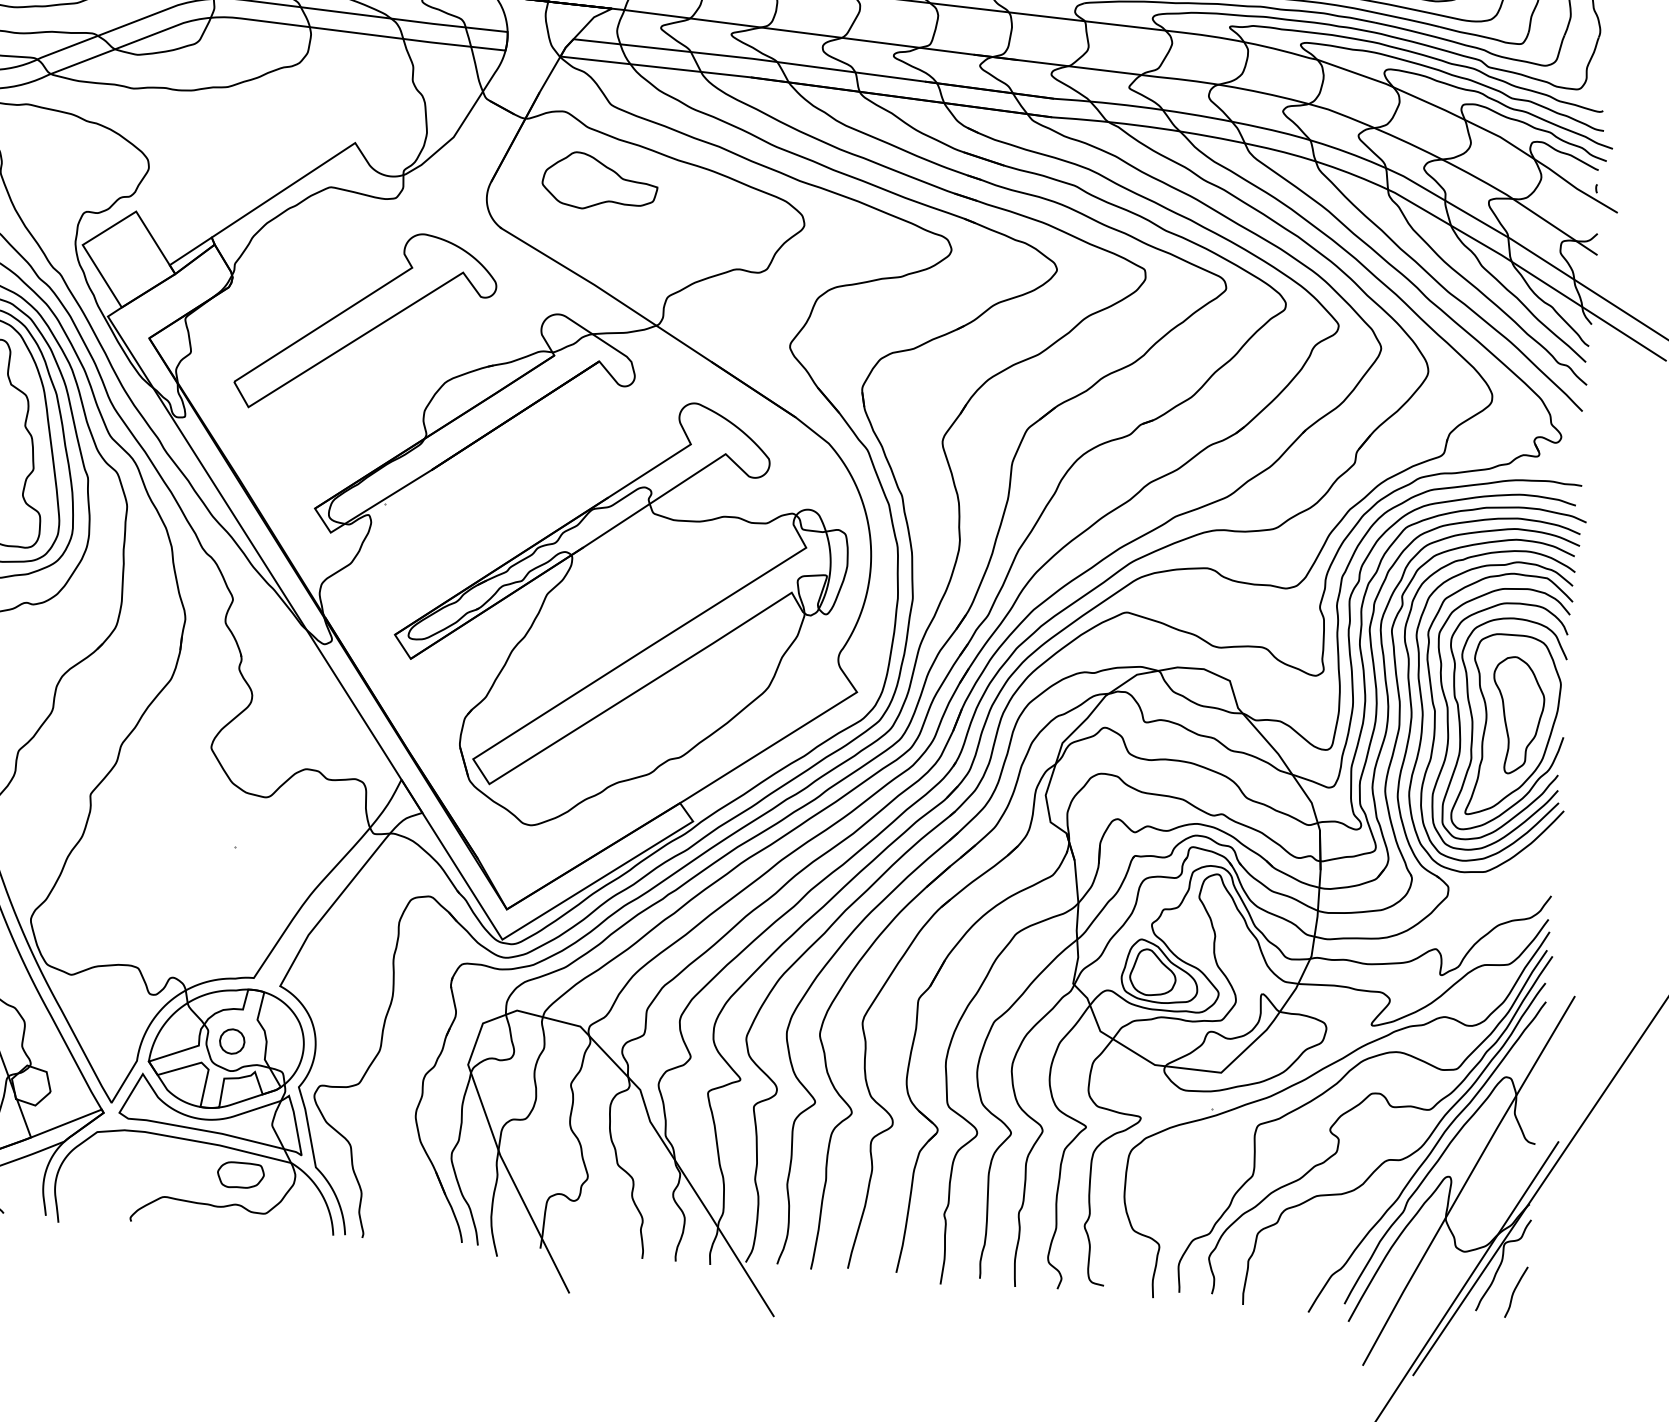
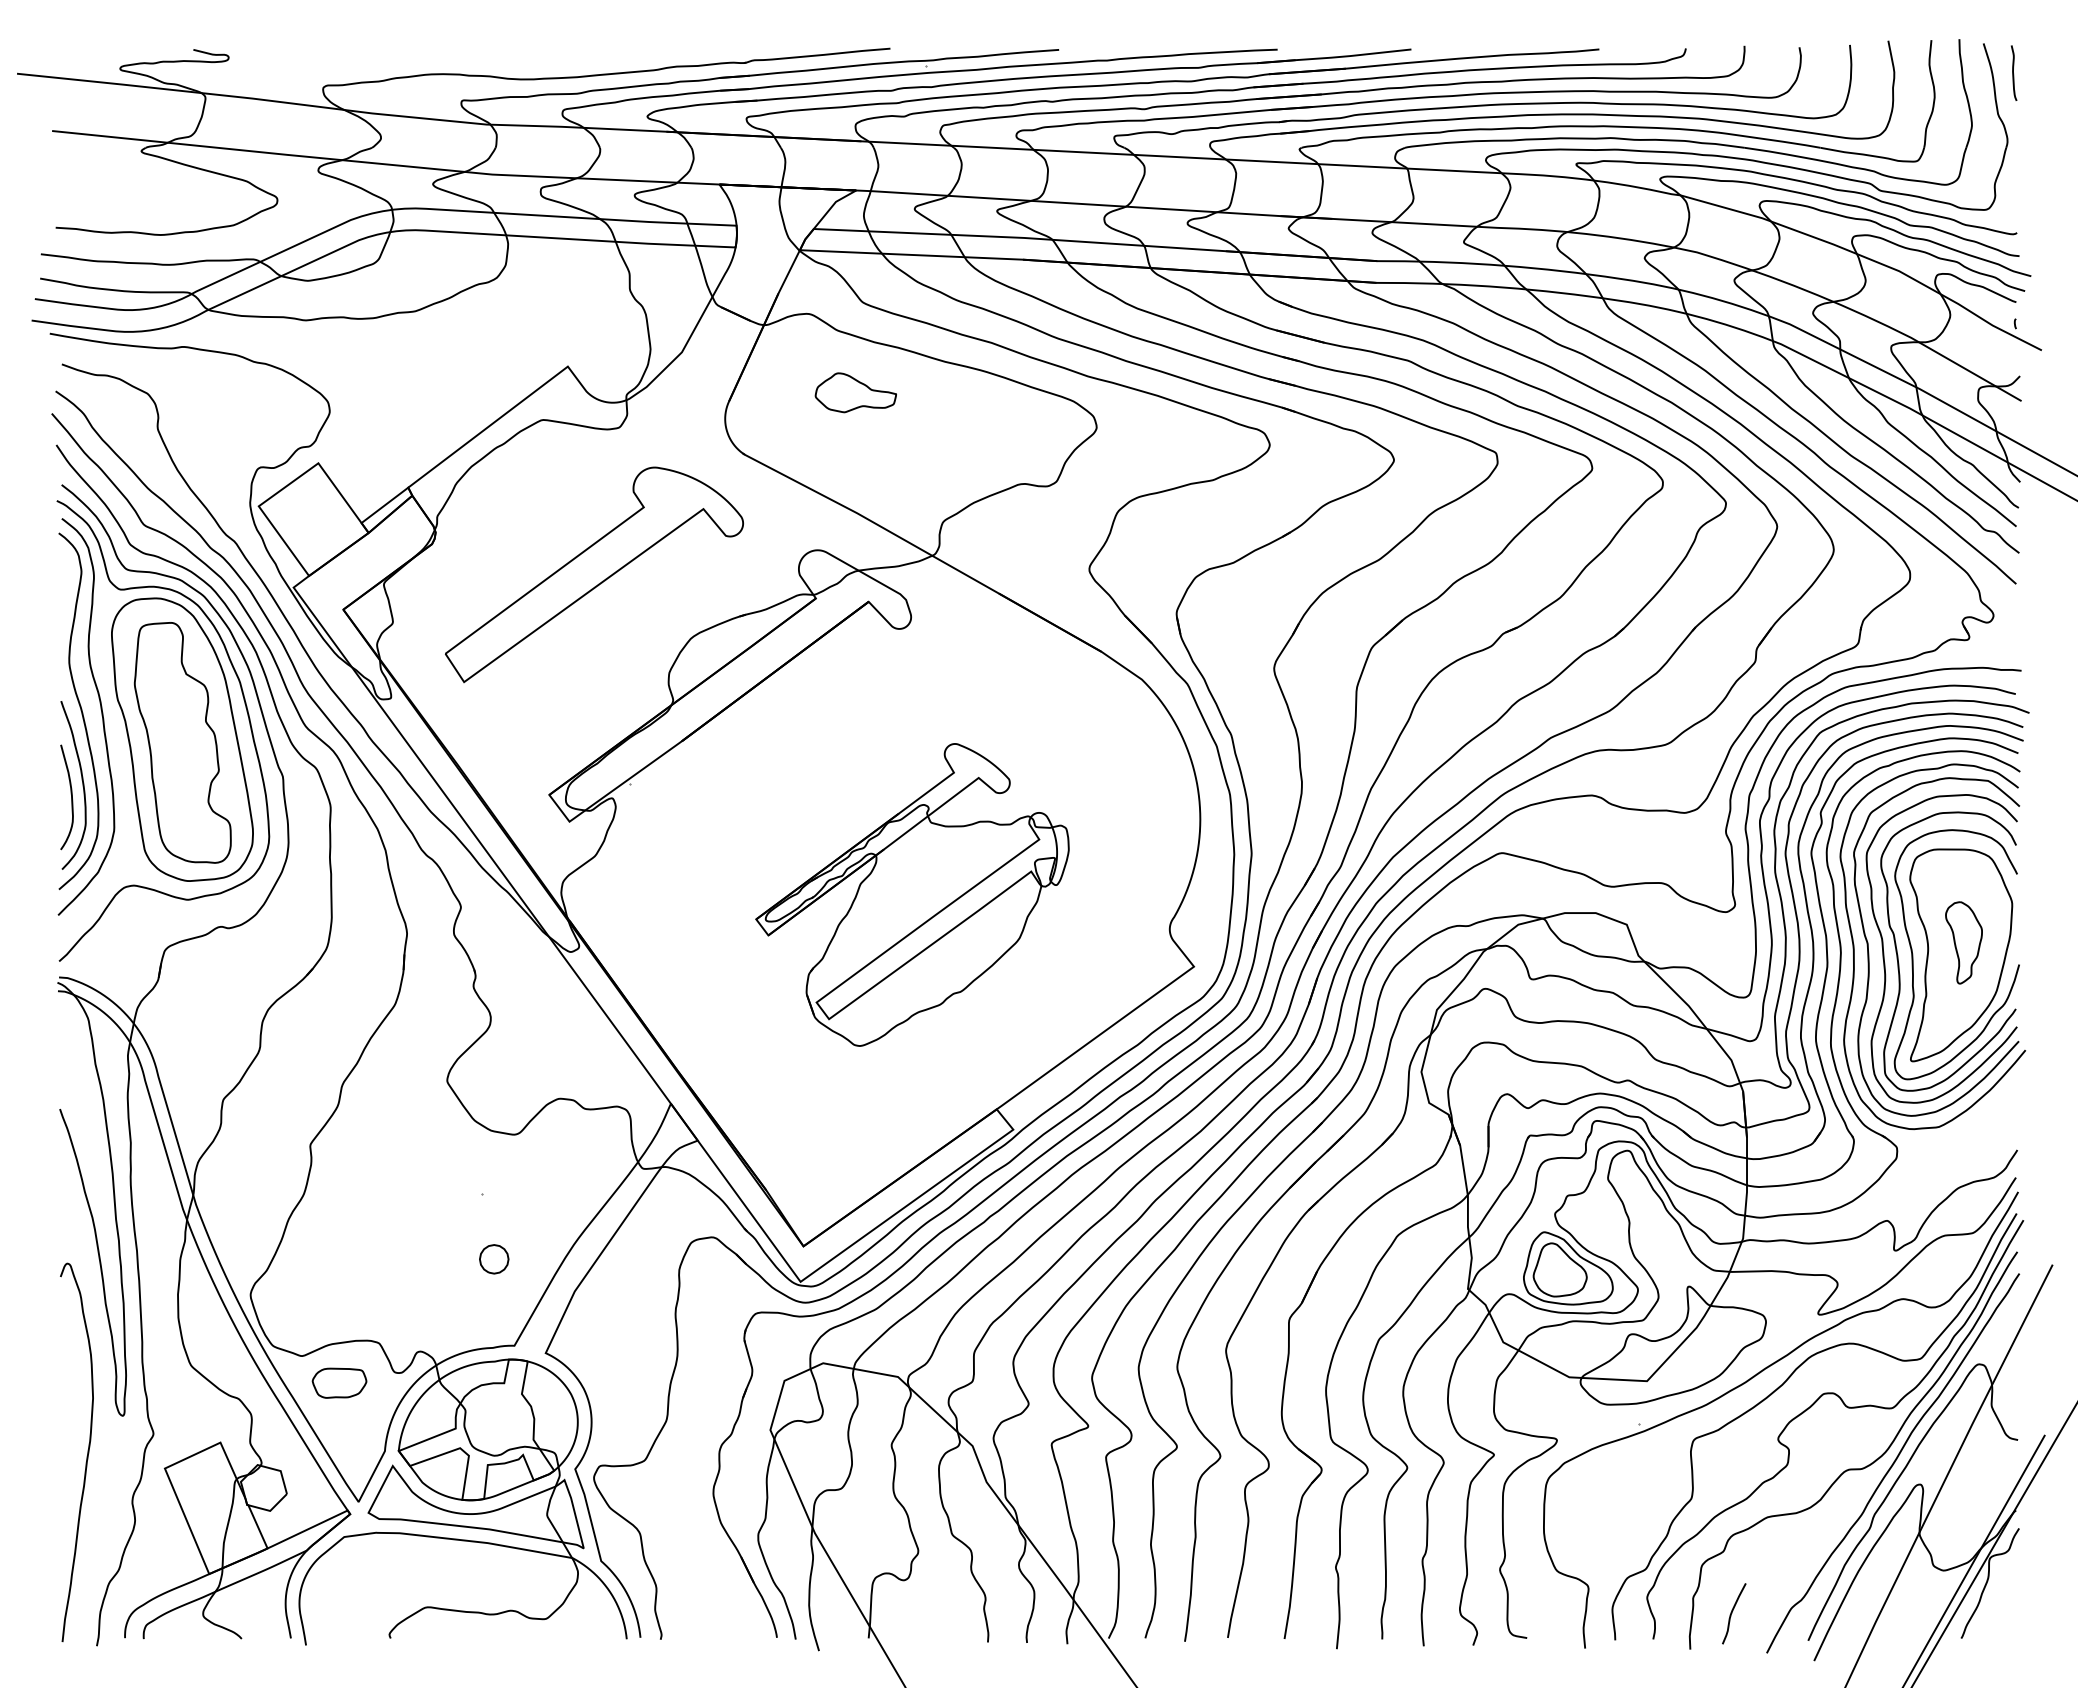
part: (599, 181) -> (855, 392), size x0.6
part: (620, 614) -> (912, 894), size x0.6
part: (1517, 715) -> (1963, 942), size x0.6
part: (232, 1041) -> (494, 1259), moved
part: (240, 1174) -> (339, 1382), moved
curve: (1514, 1291) -> (1732, 1613), moved

